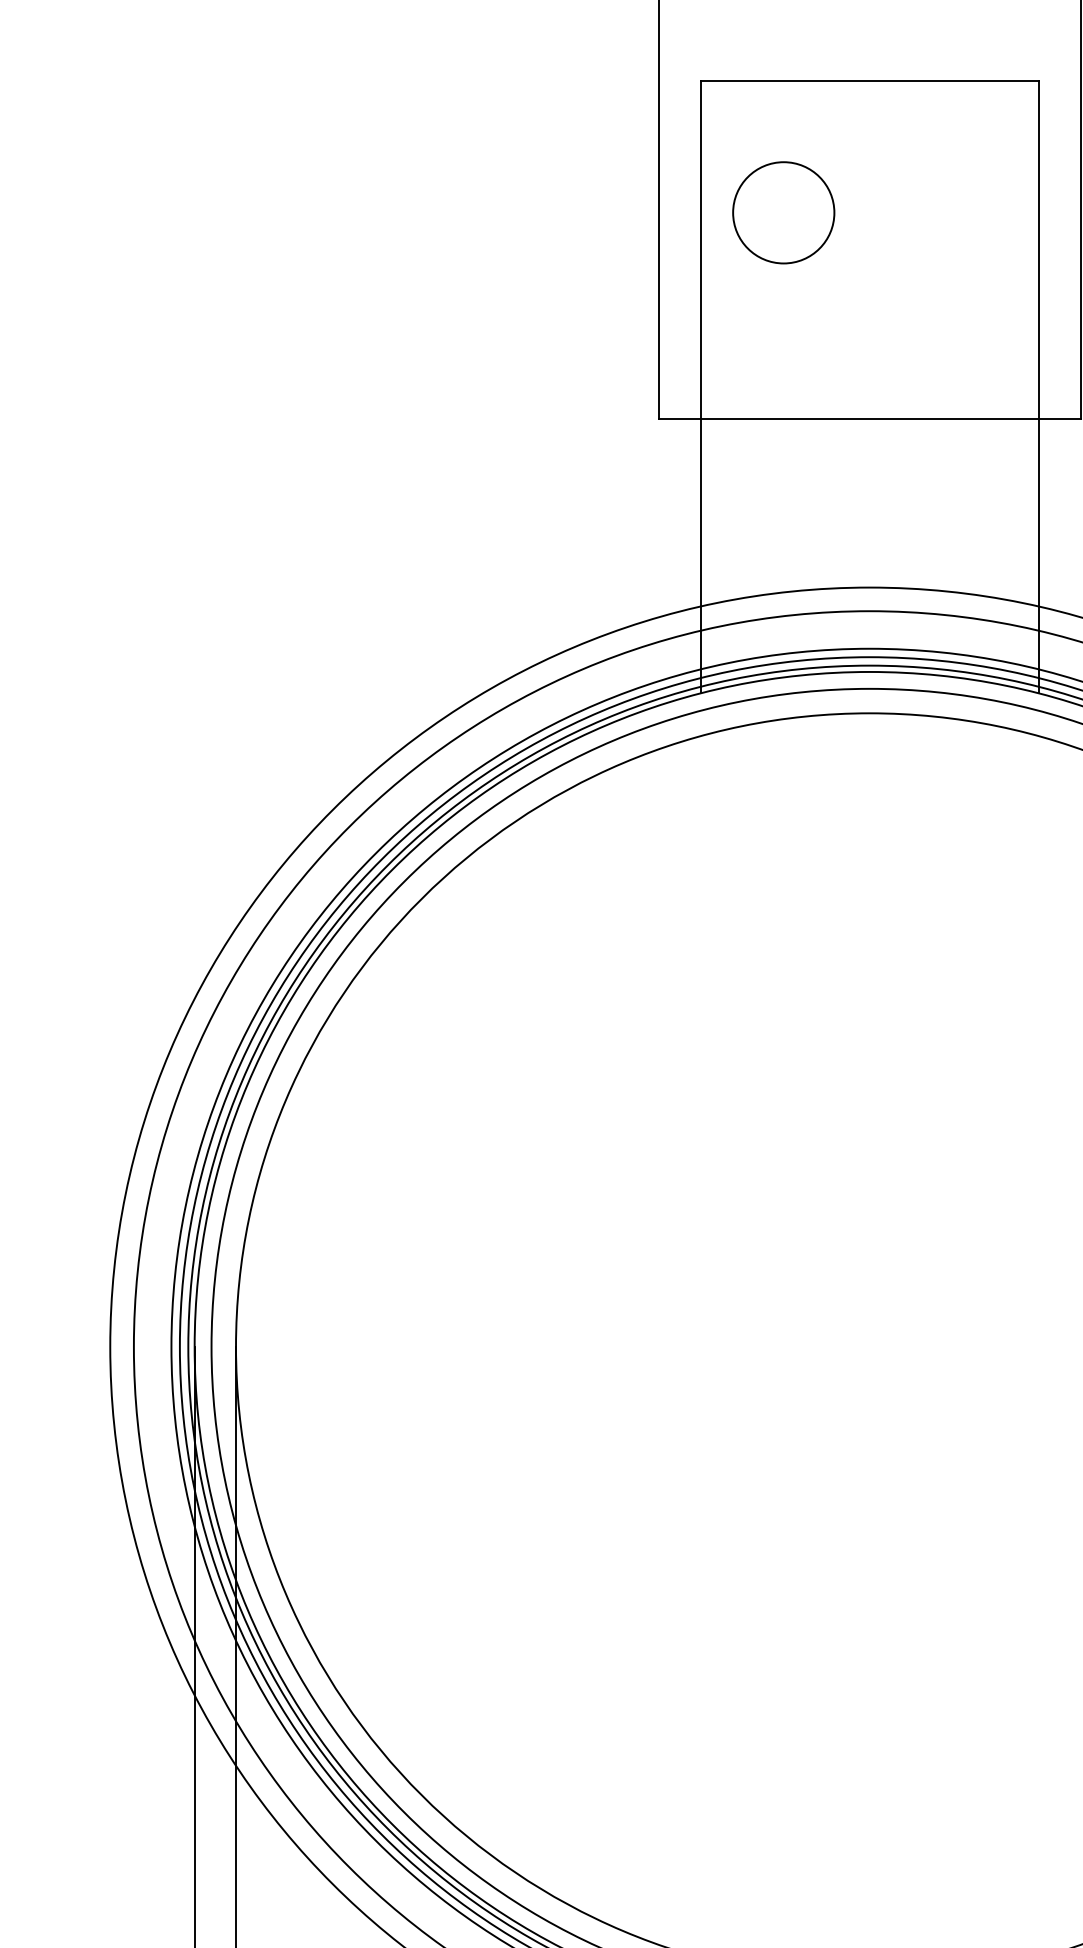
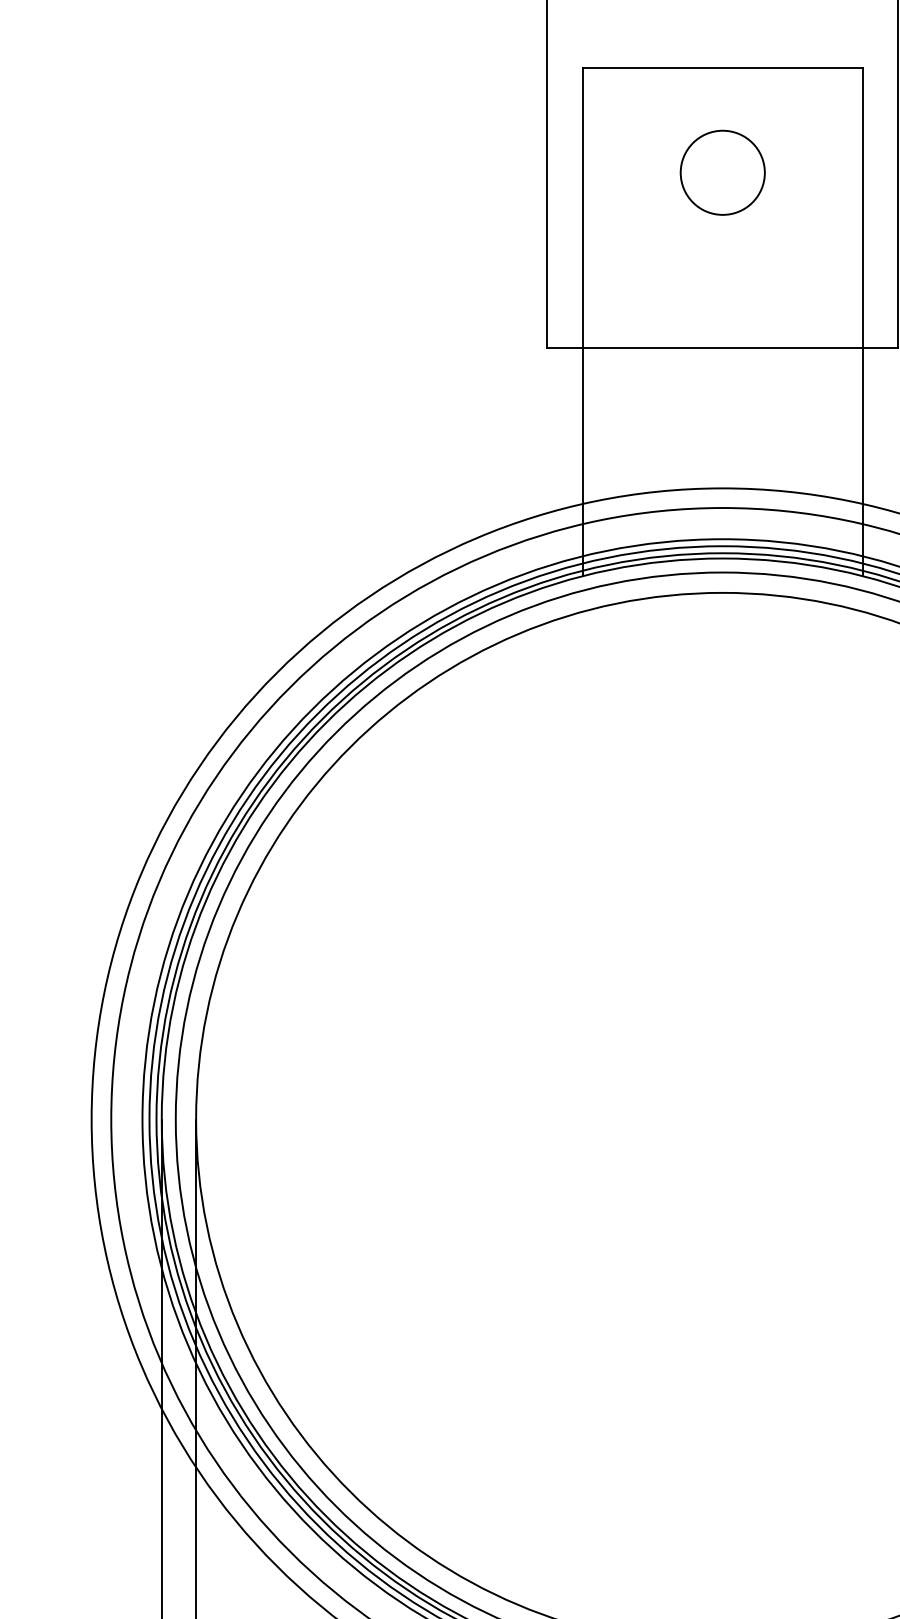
circle: (783, 212) -> (722, 172), moved

